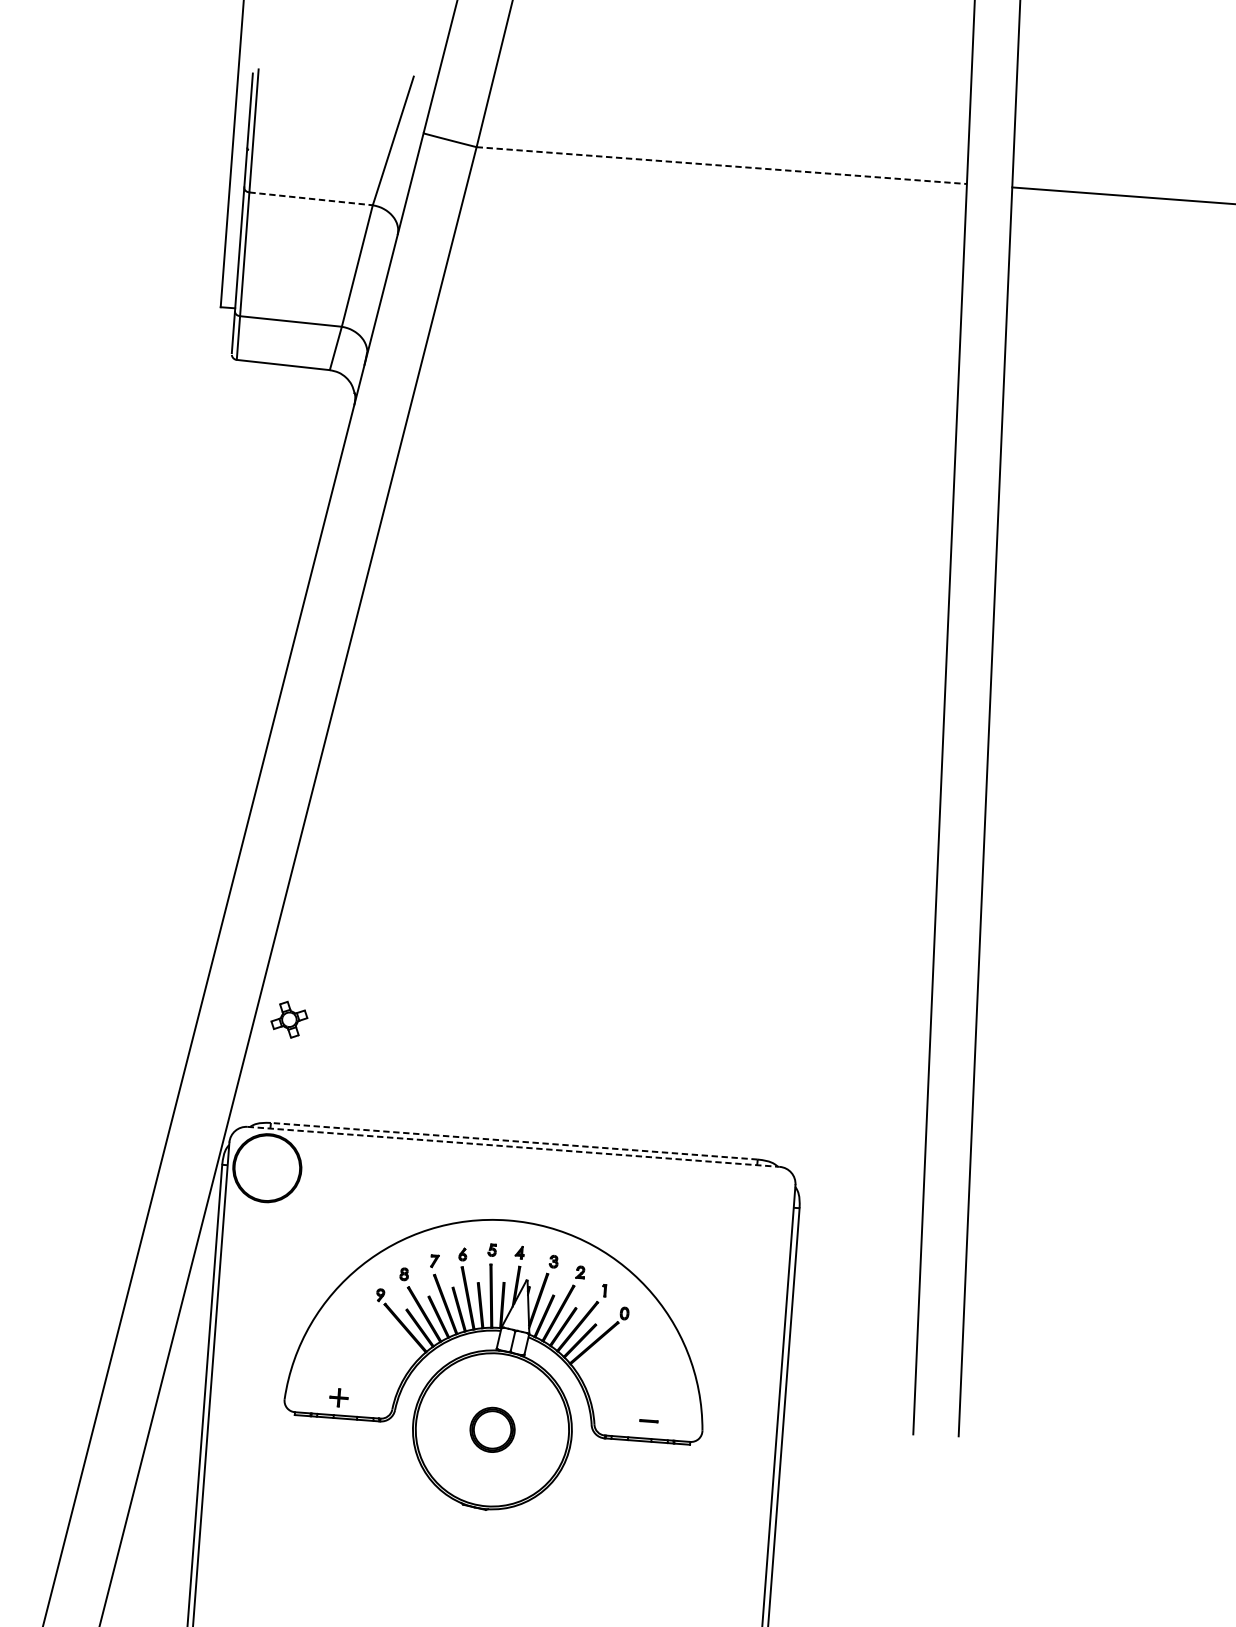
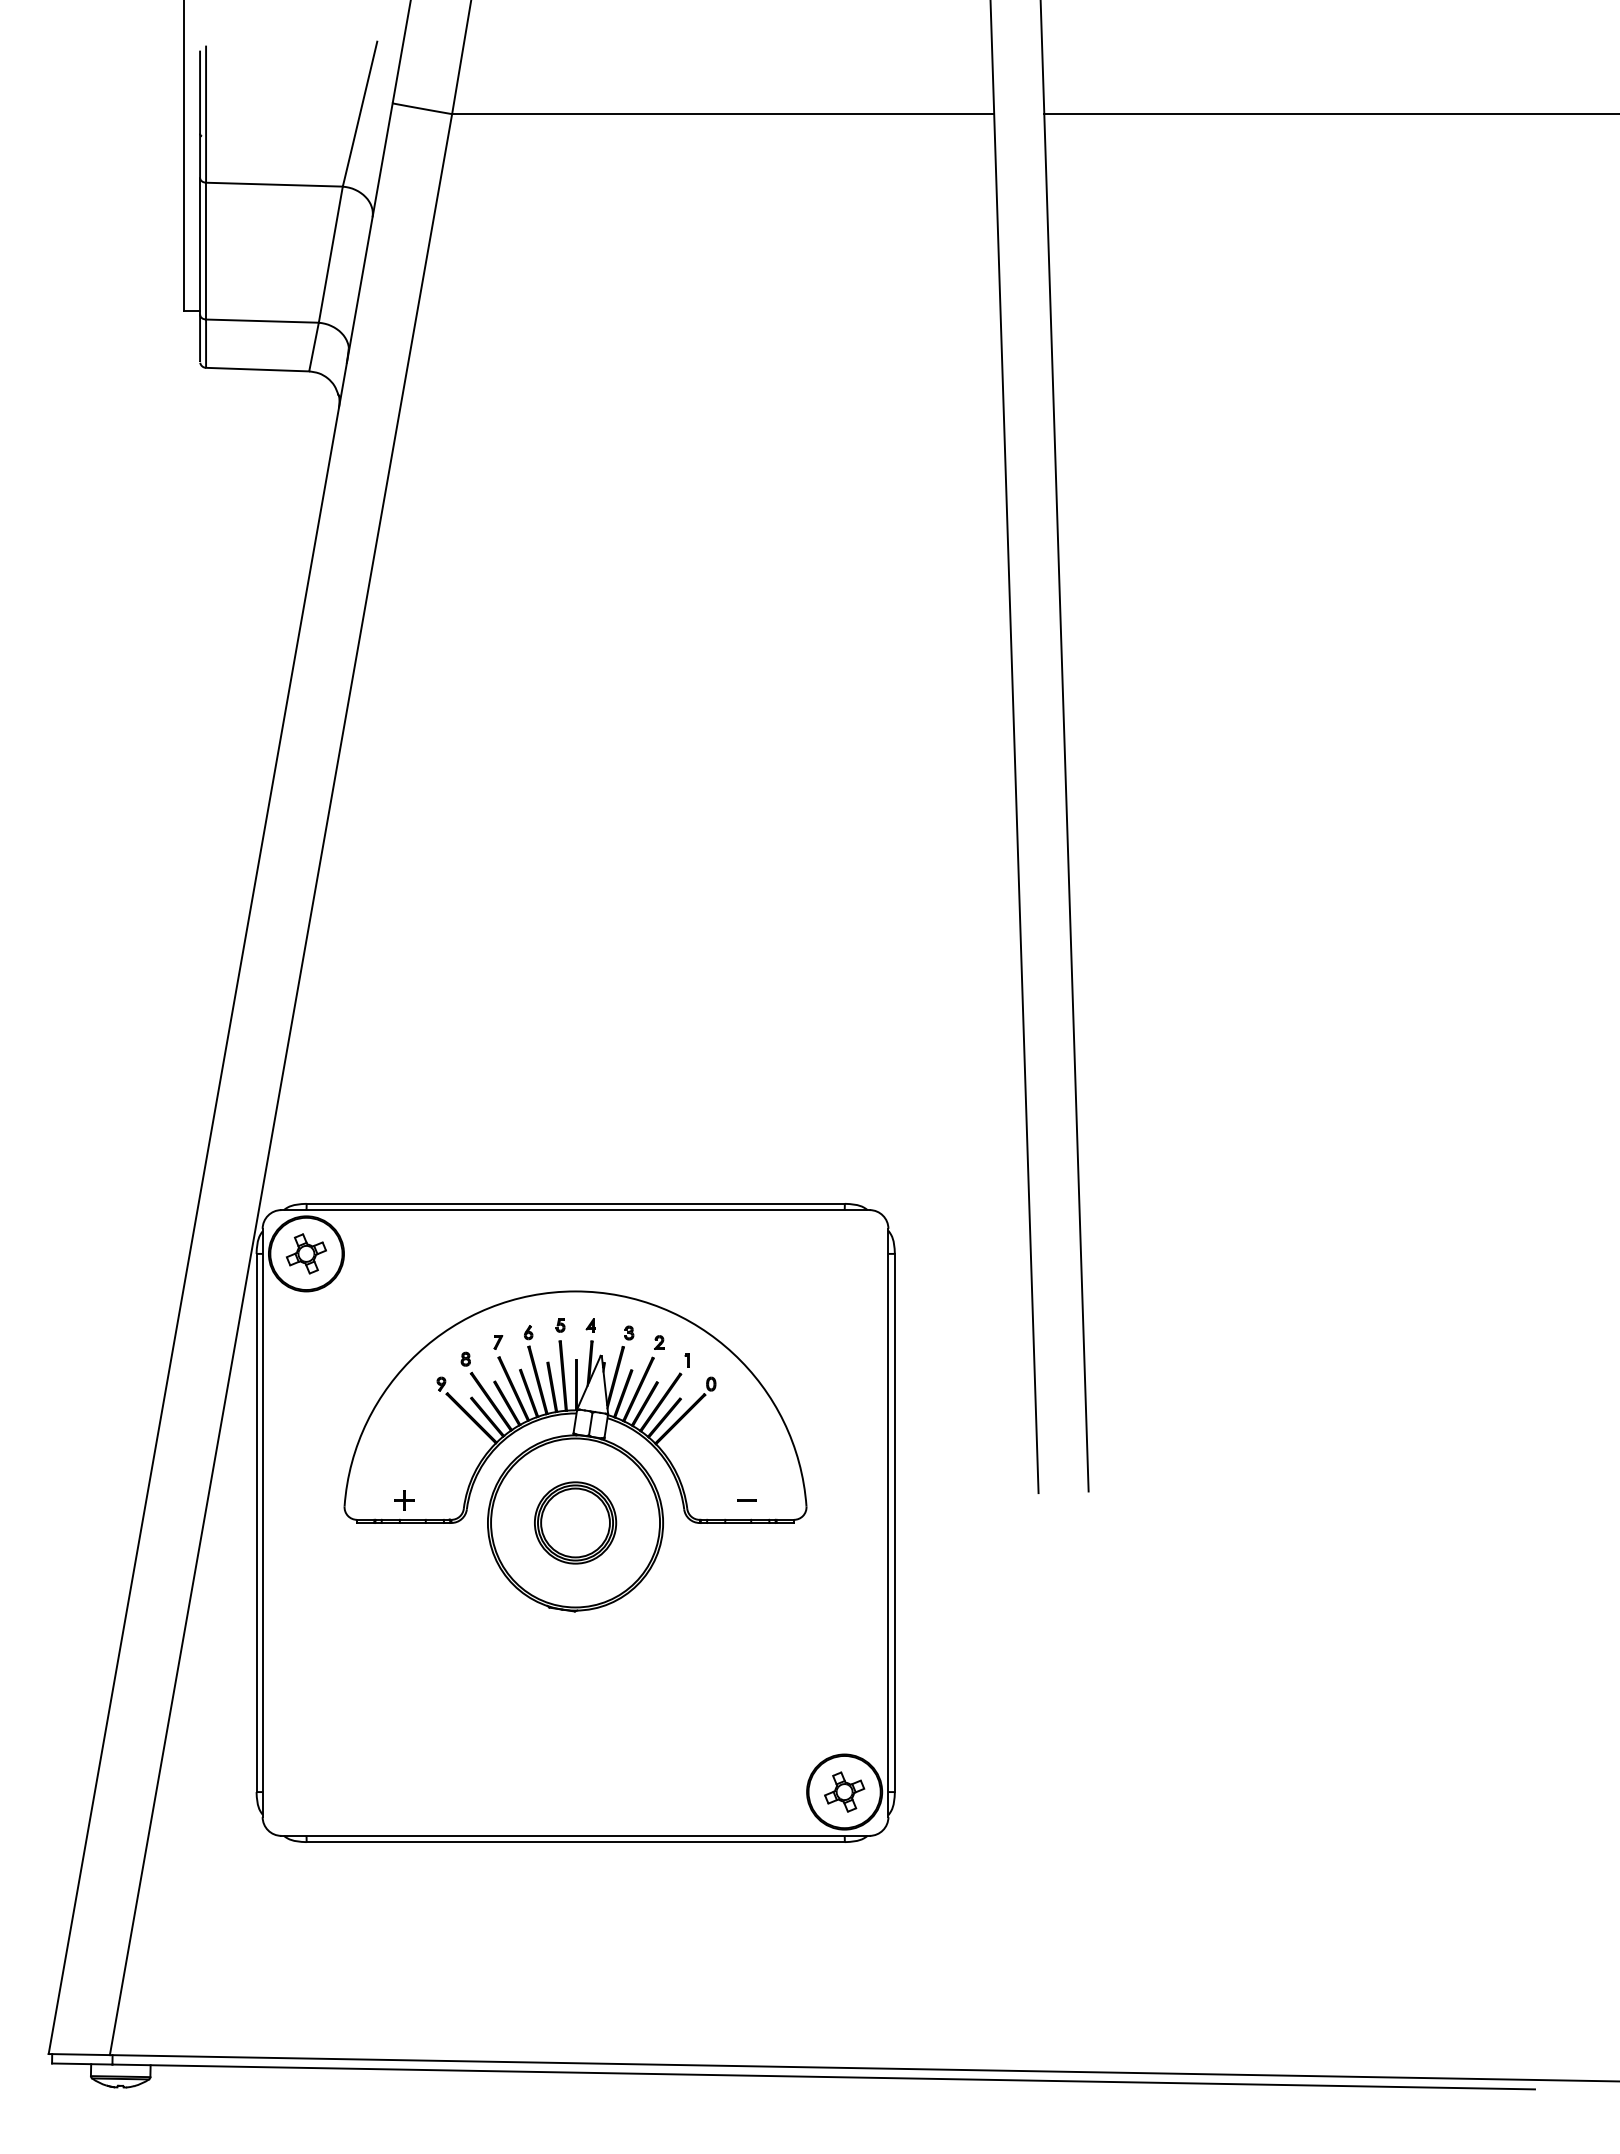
line: (722, 165) -> (723, 114), dashed -> solid
line: (311, 198) -> (274, 184), dashed -> solid
part: (288, 1019) -> (305, 1253), moved
line: (514, 1140) -> (575, 1203), dashed -> solid
line: (514, 1147) -> (576, 1210), dashed -> solid
part: (492, 1429) -> (575, 1522), size x1.67

